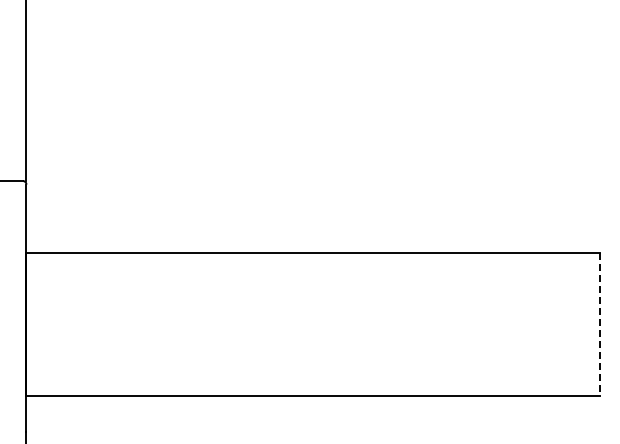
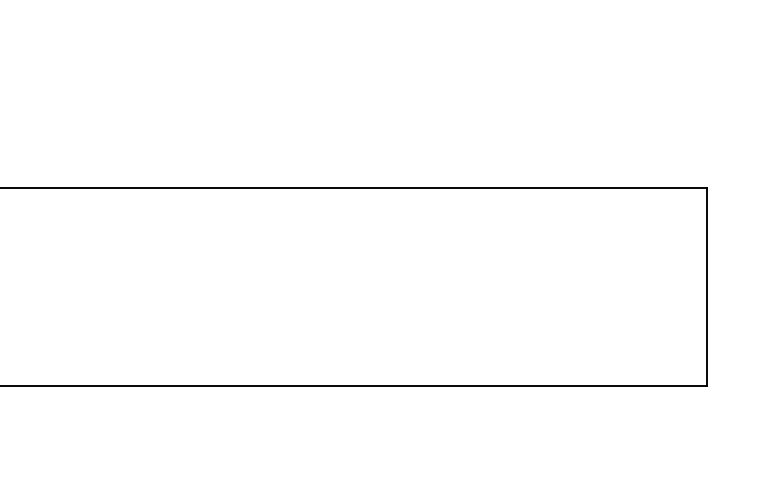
line: (599, 324) -> (707, 287), dashed -> solid

